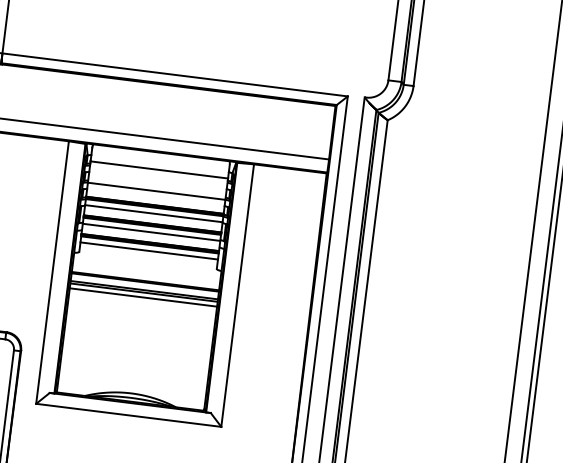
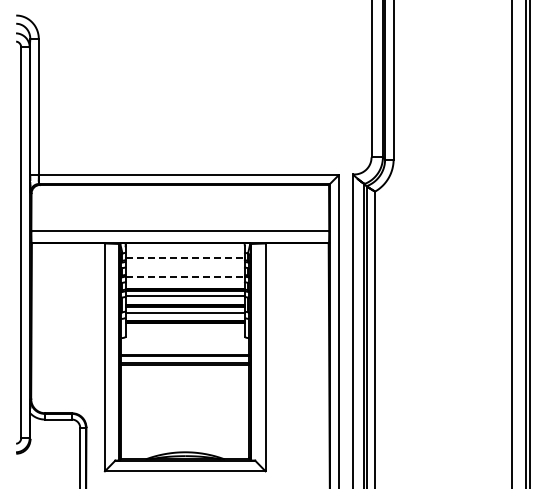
line: (159, 170) -> (185, 258), solid -> dashed
line: (156, 190) -> (185, 276), solid -> dashed
line: (148, 250) -> (184, 328), removed
line: (143, 298) -> (185, 369), removed

